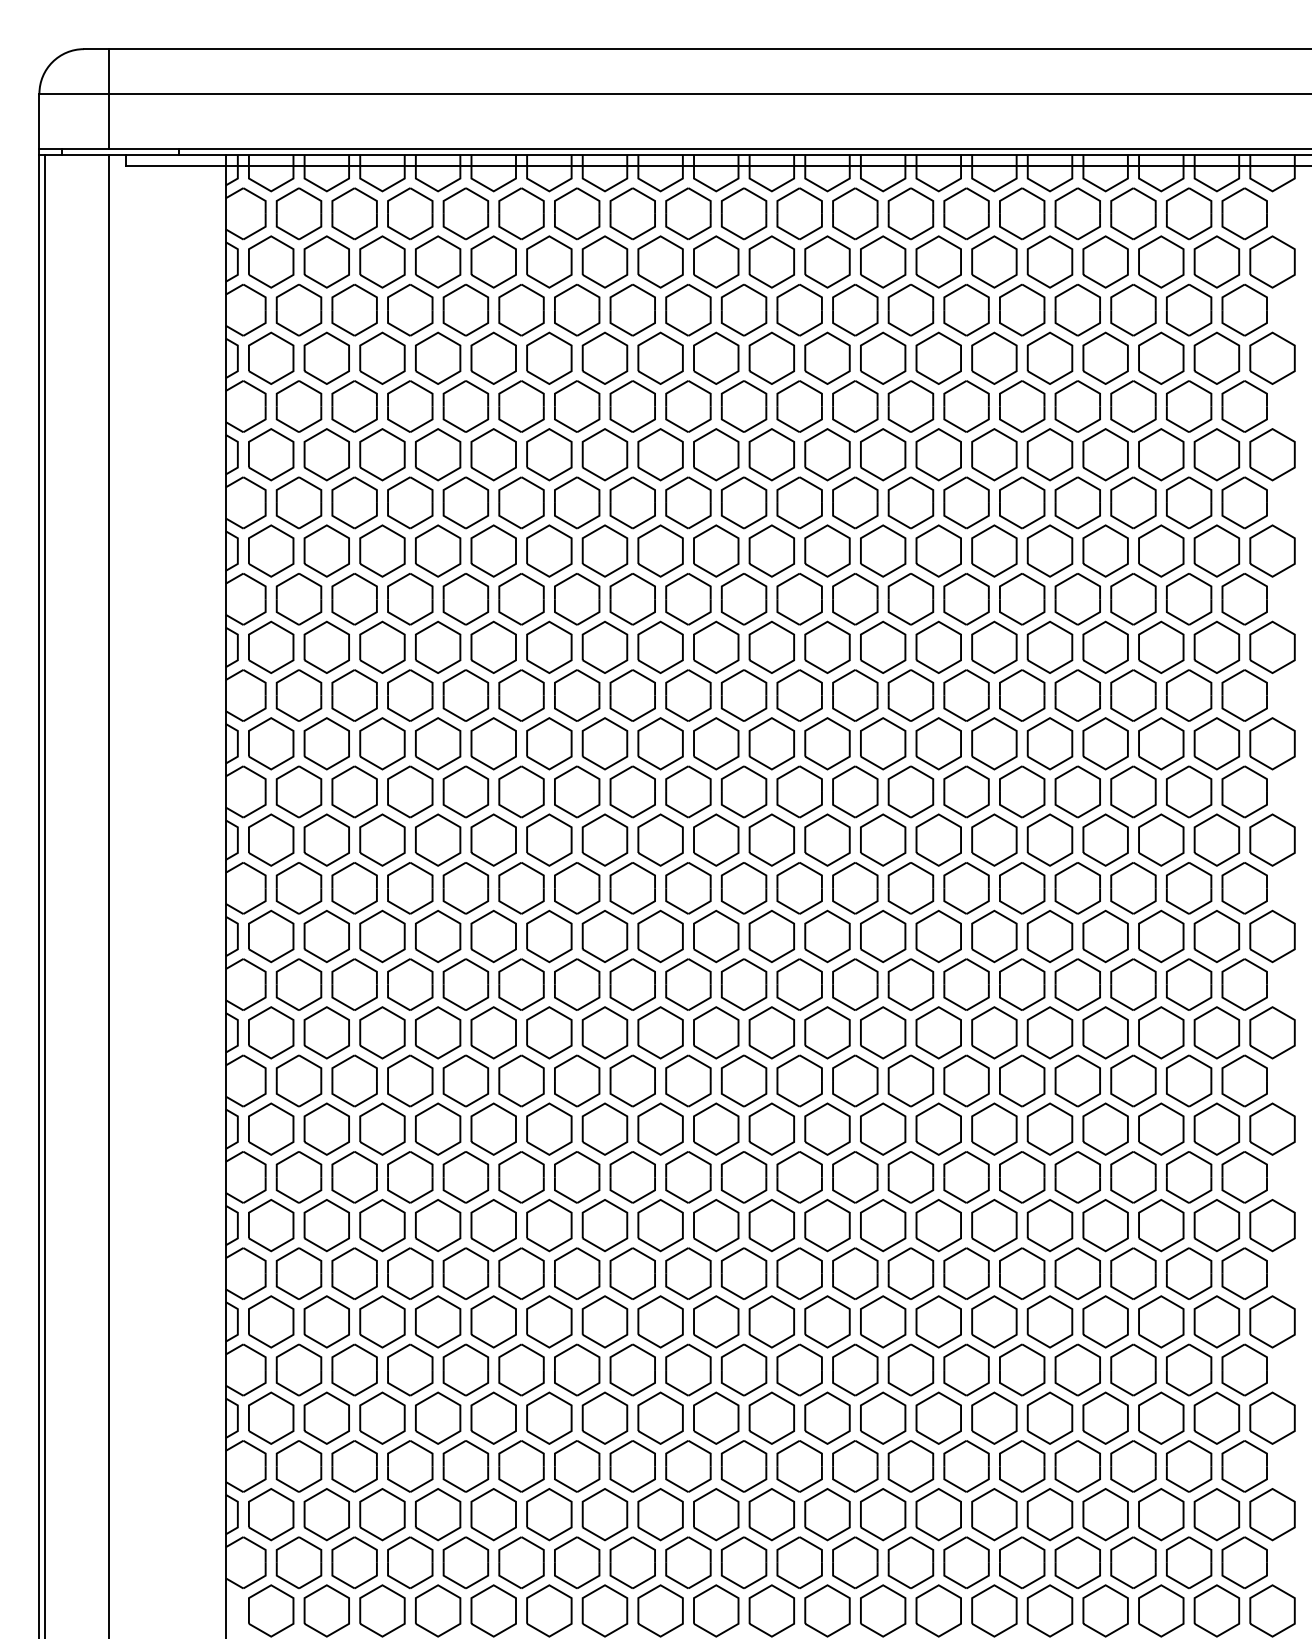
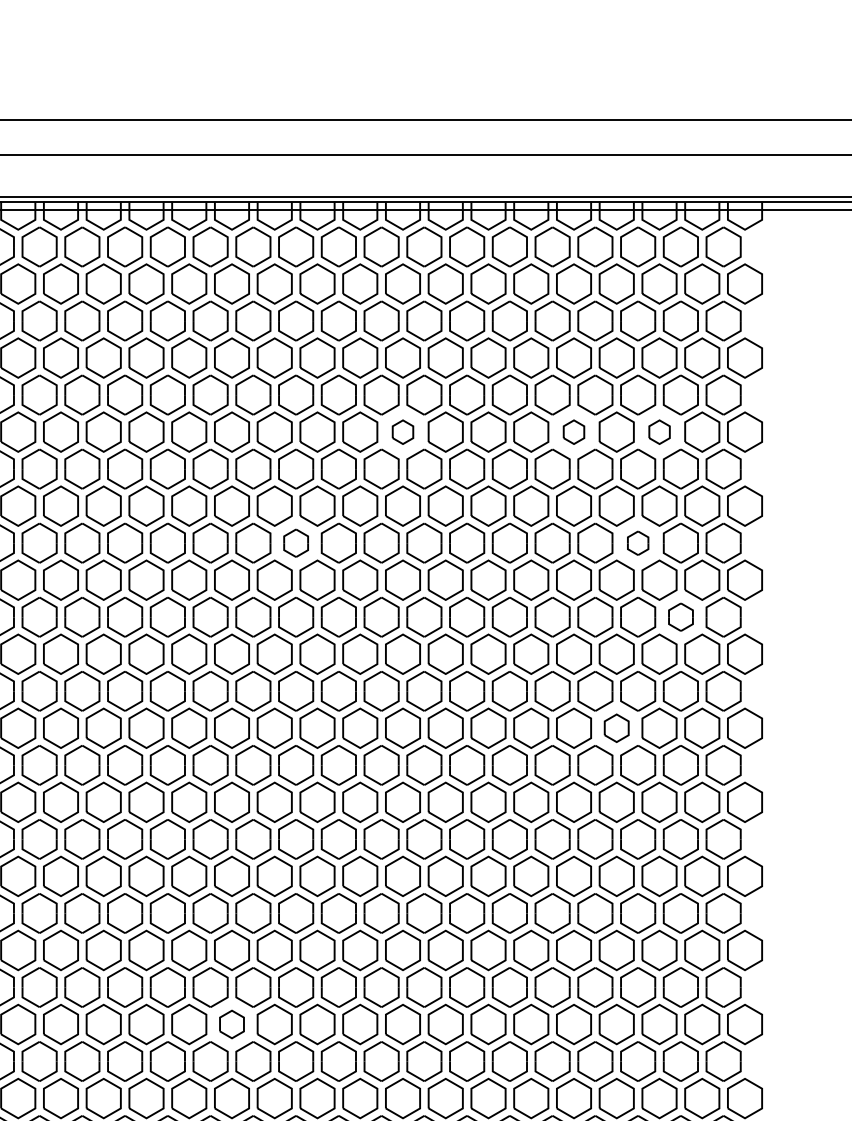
part: (827, 454) -> (403, 431), size x0.6
part: (1049, 454) -> (573, 431), size x0.6
part: (1161, 454) -> (659, 431), size x0.6
part: (688, 599) -> (296, 543), size x0.7
part: (1133, 599) -> (638, 543), size x0.6
part: (1189, 695) -> (681, 617), size x0.7
part: (1105, 839) -> (616, 727), size x0.7
part: (604, 1225) -> (231, 1024), size x0.7

